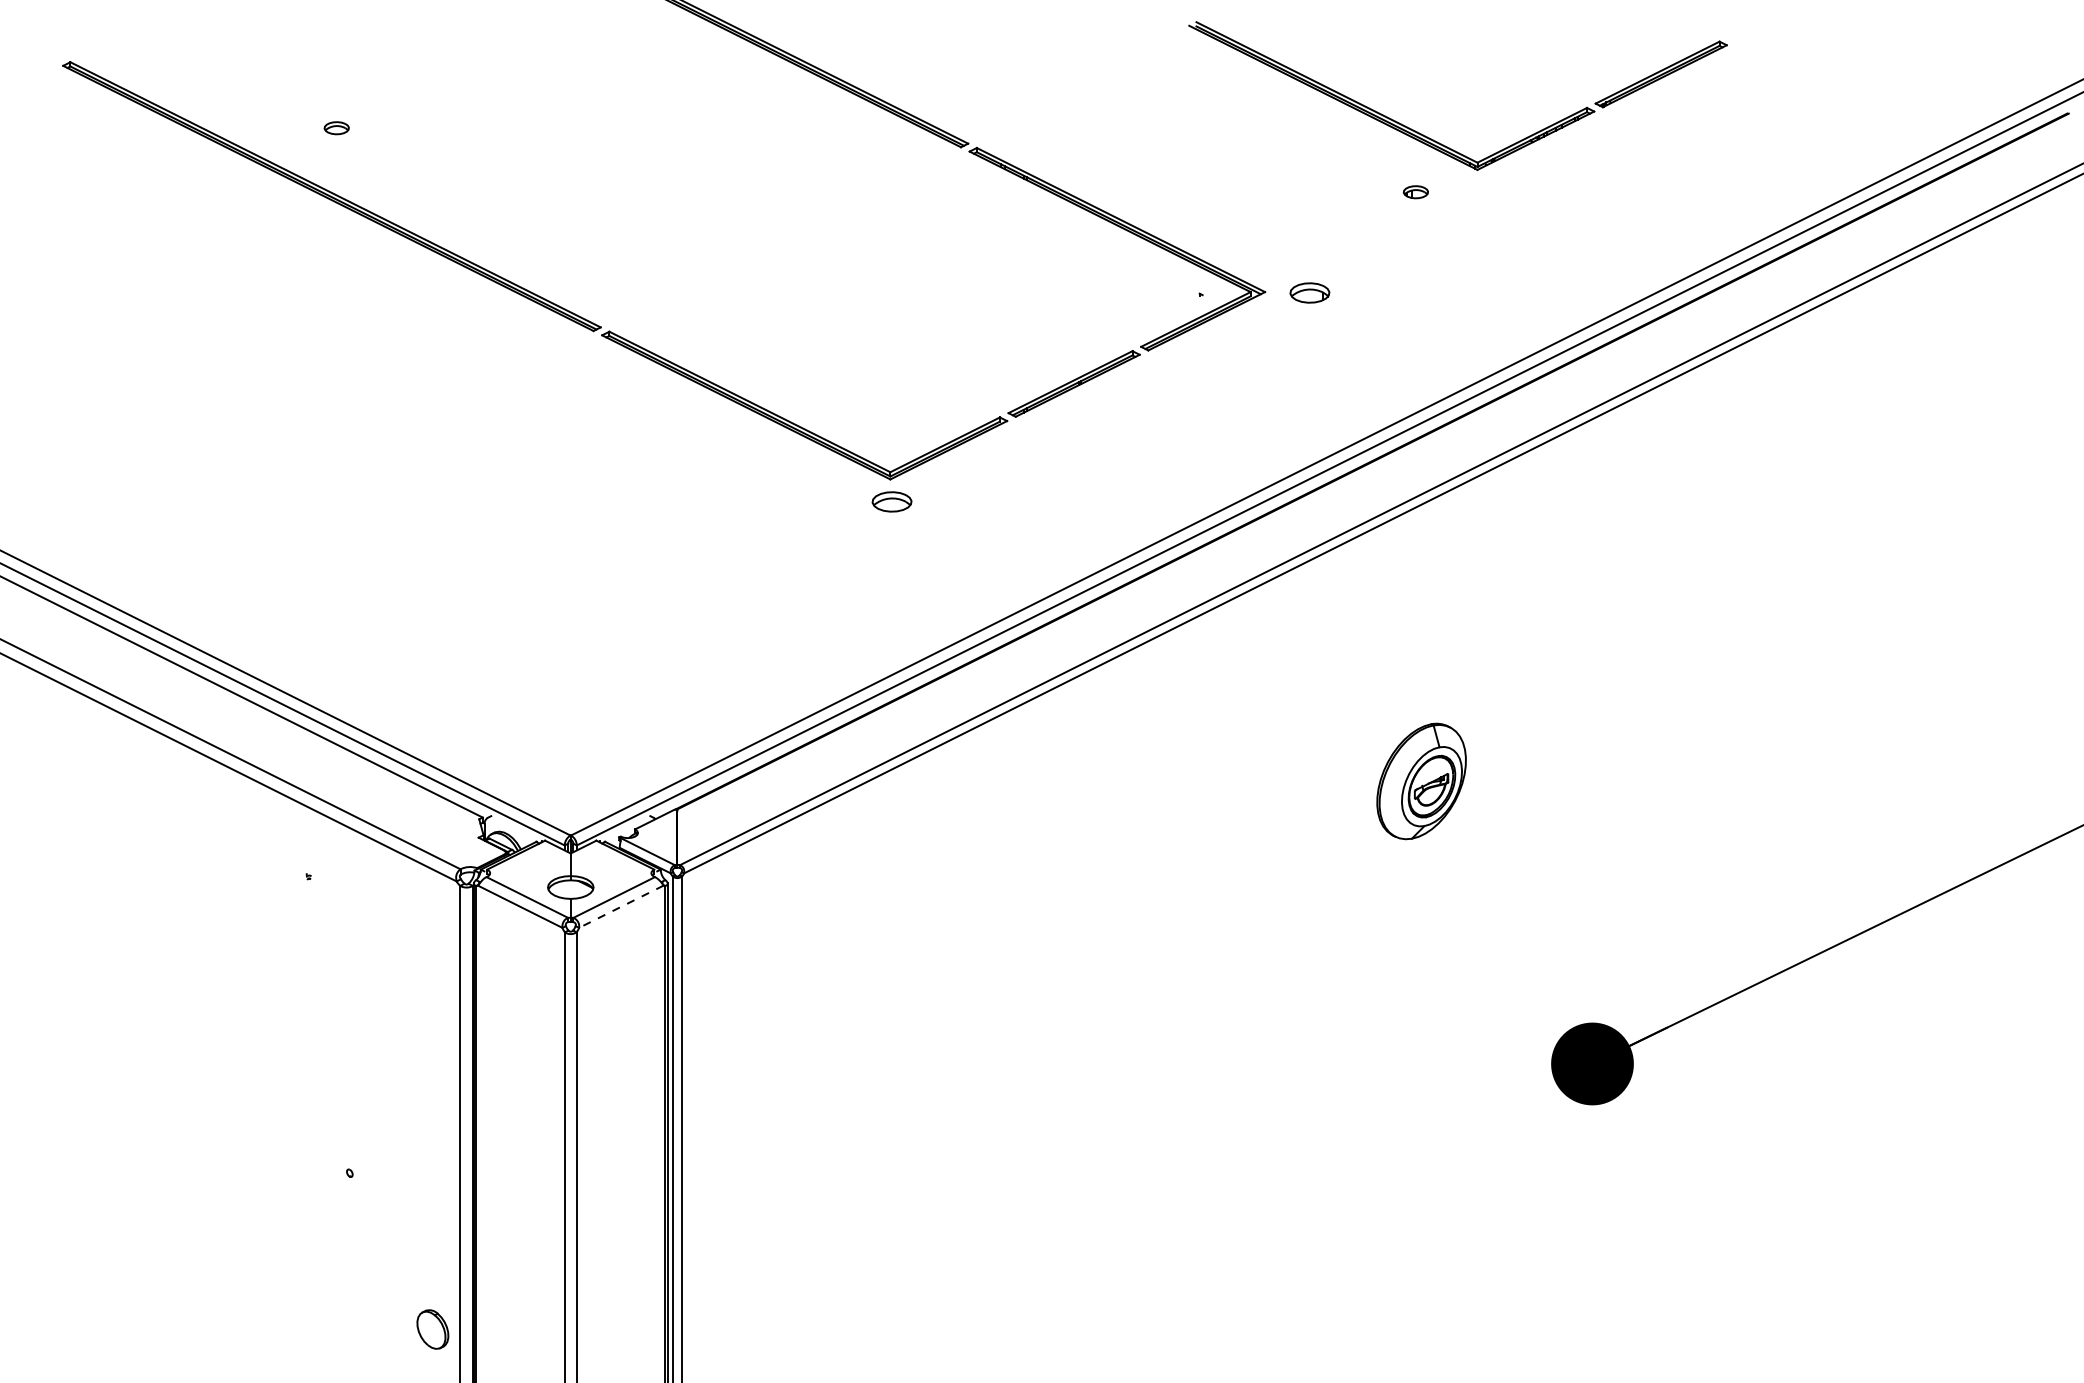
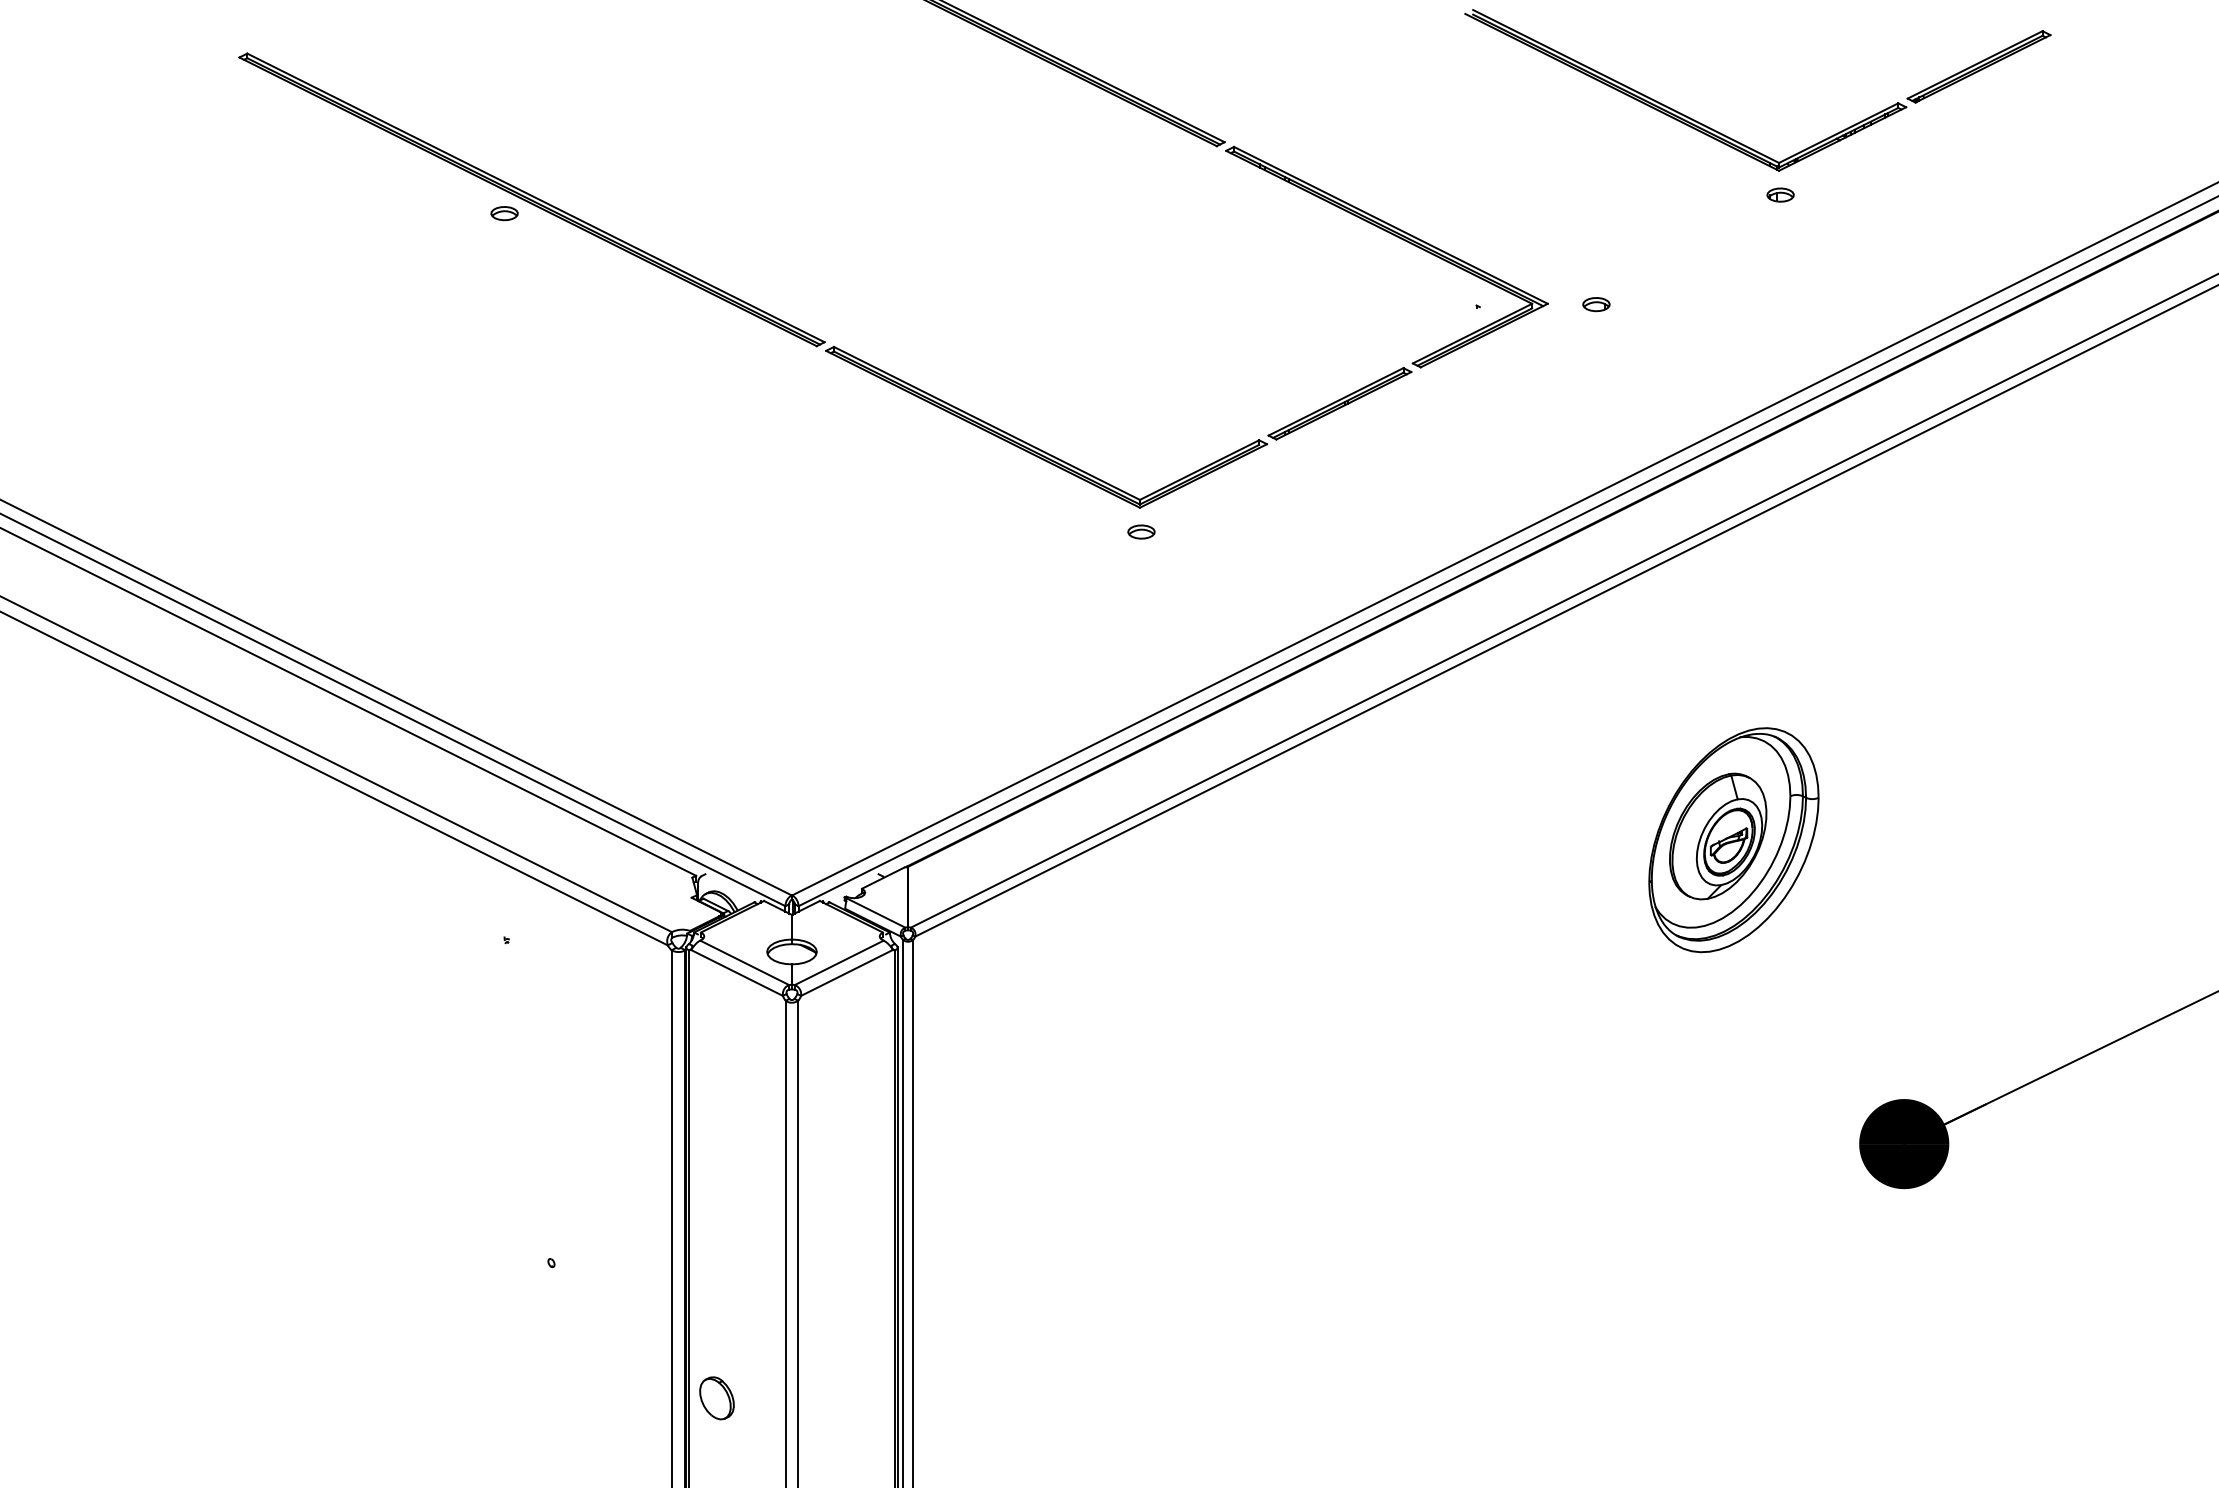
part: (336, 128) -> (504, 213), moved
part: (1415, 192) -> (1780, 195), moved
part: (1309, 292) -> (1596, 304), size x0.62
part: (891, 501) -> (1141, 531), size x0.62
part: (1435, 784) -> (1733, 839), added
line: (620, 906) -> (846, 972), dashed -> solid
part: (432, 1329) -> (716, 1398), moved

